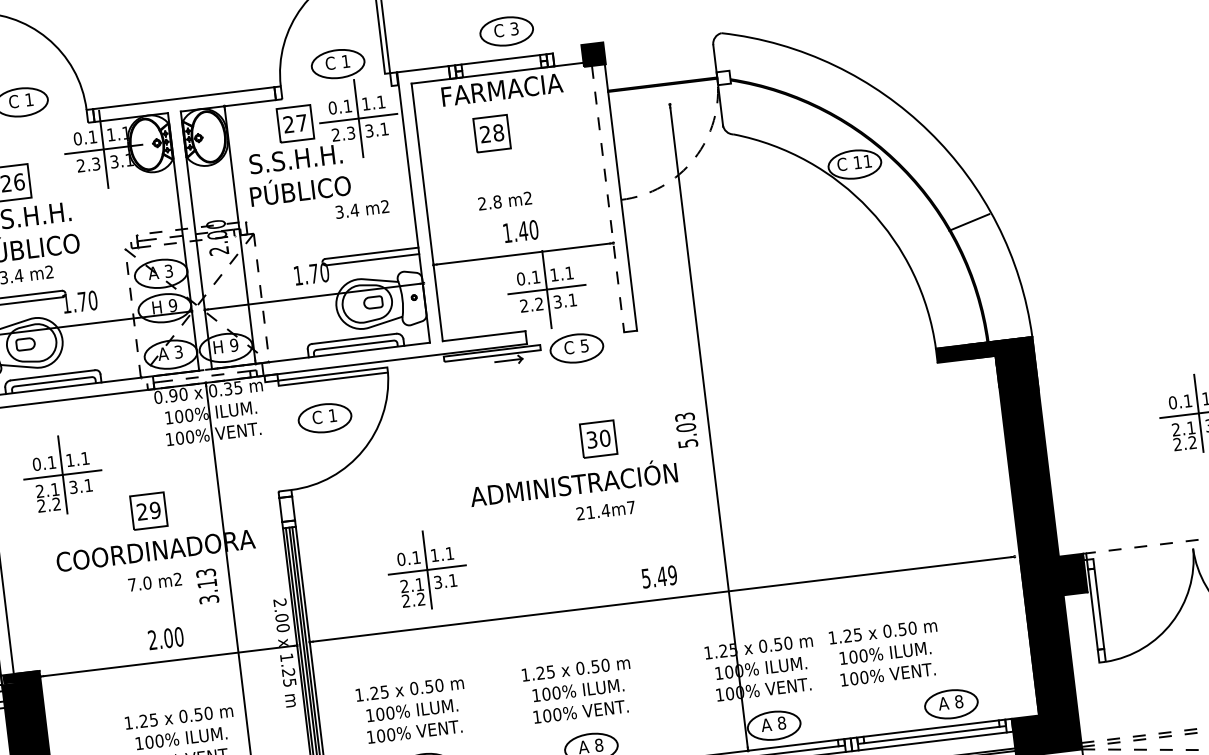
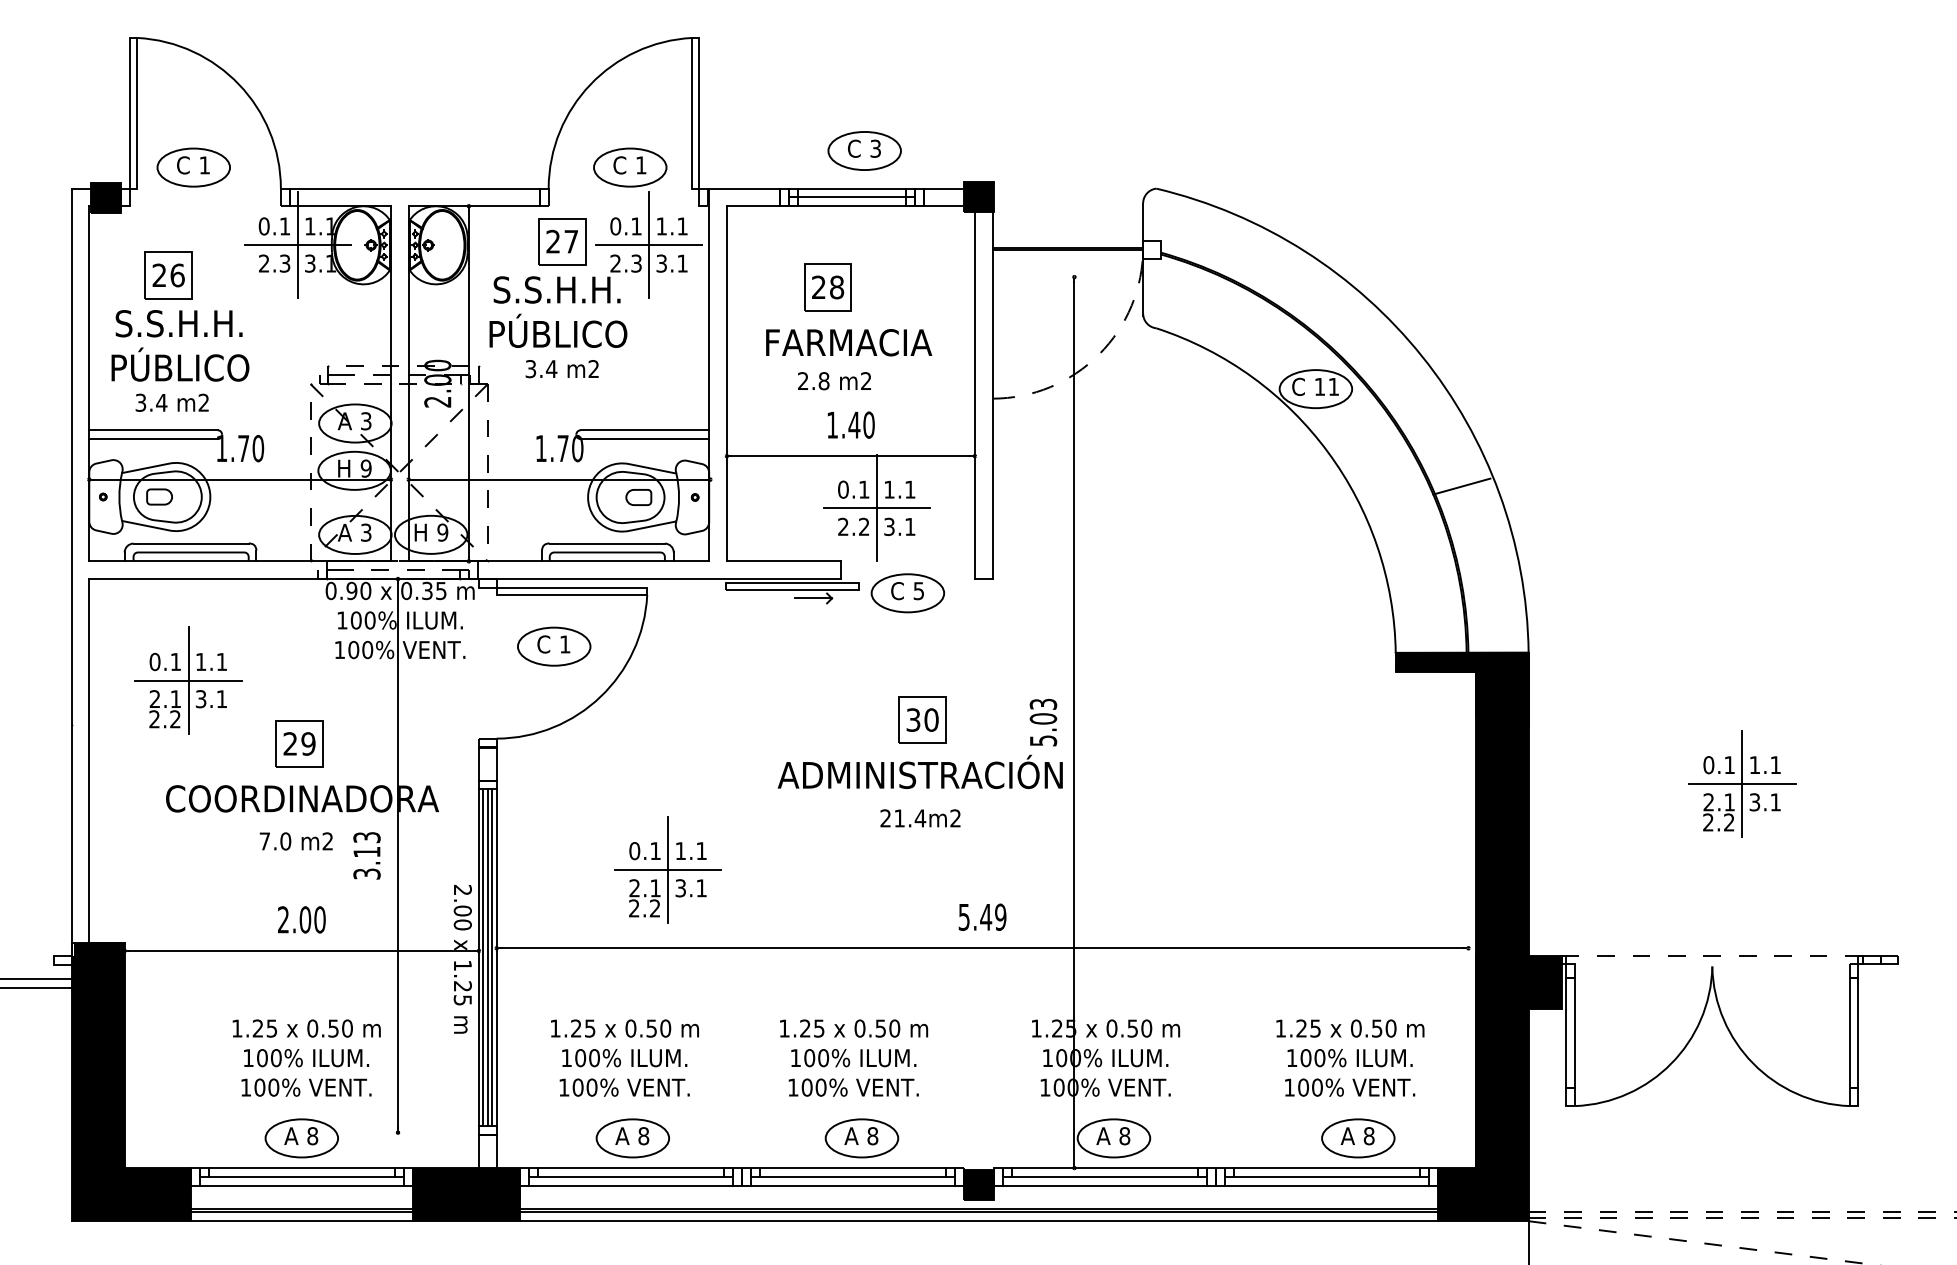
line: (566, 51) -> (942, 188), added
line: (501, 66) -> (851, 197), added
text: (502, 89) -> (849, 342), moved
line: (607, 199) -> (974, 395), dashed -> solid
text: (361, 209) -> (561, 369), moved
text: (572, 482) -> (919, 771), moved
text: (631, 507) -> (955, 818), 21.4m7 -> 21.4m2
text: (885, 652) -> (1350, 1057), moved

